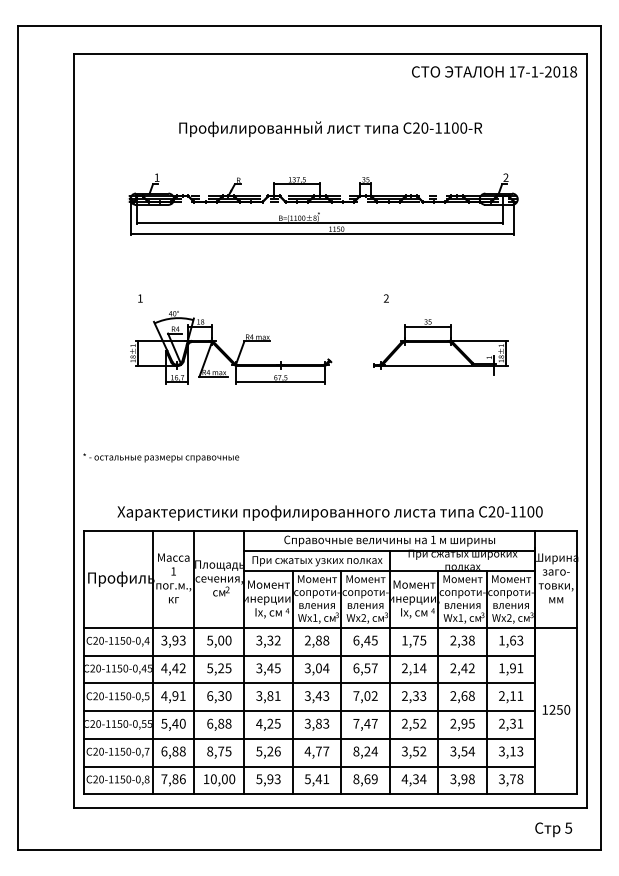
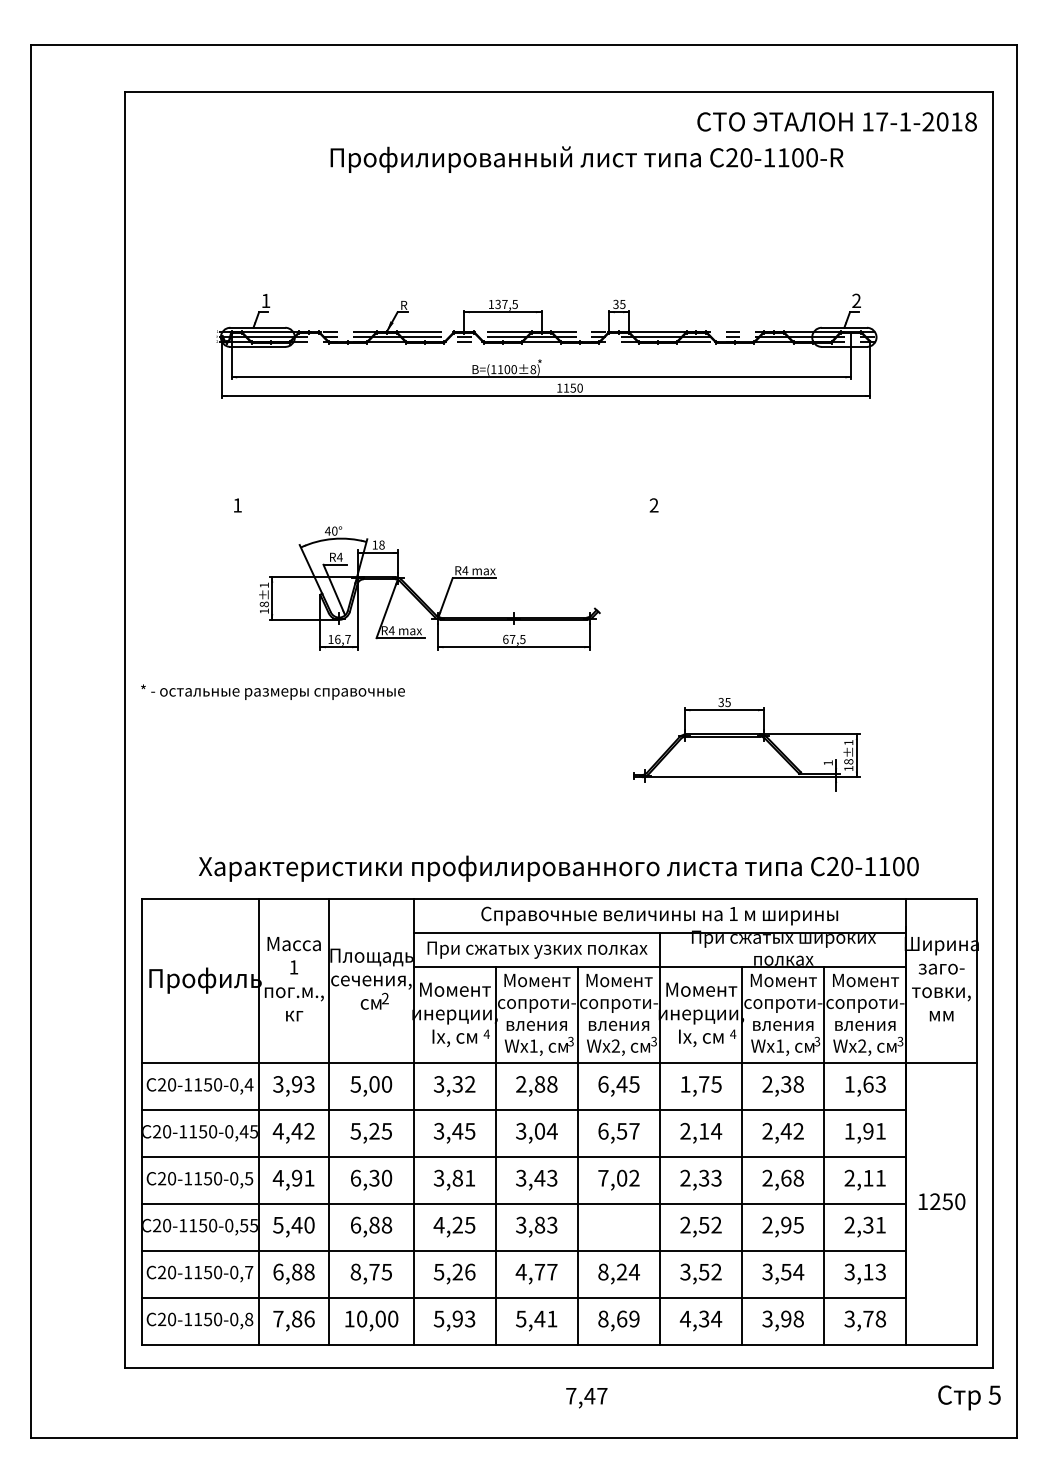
text: (330, 129) -> (586, 160), moved
part: (440, 347) -> (745, 745), moved
part: (225, 352) -> (420, 596), moved
text: (161, 457) -> (273, 691), moved
text: (365, 724) -> (586, 1397), moved
text: (553, 829) -> (969, 1397), moved

